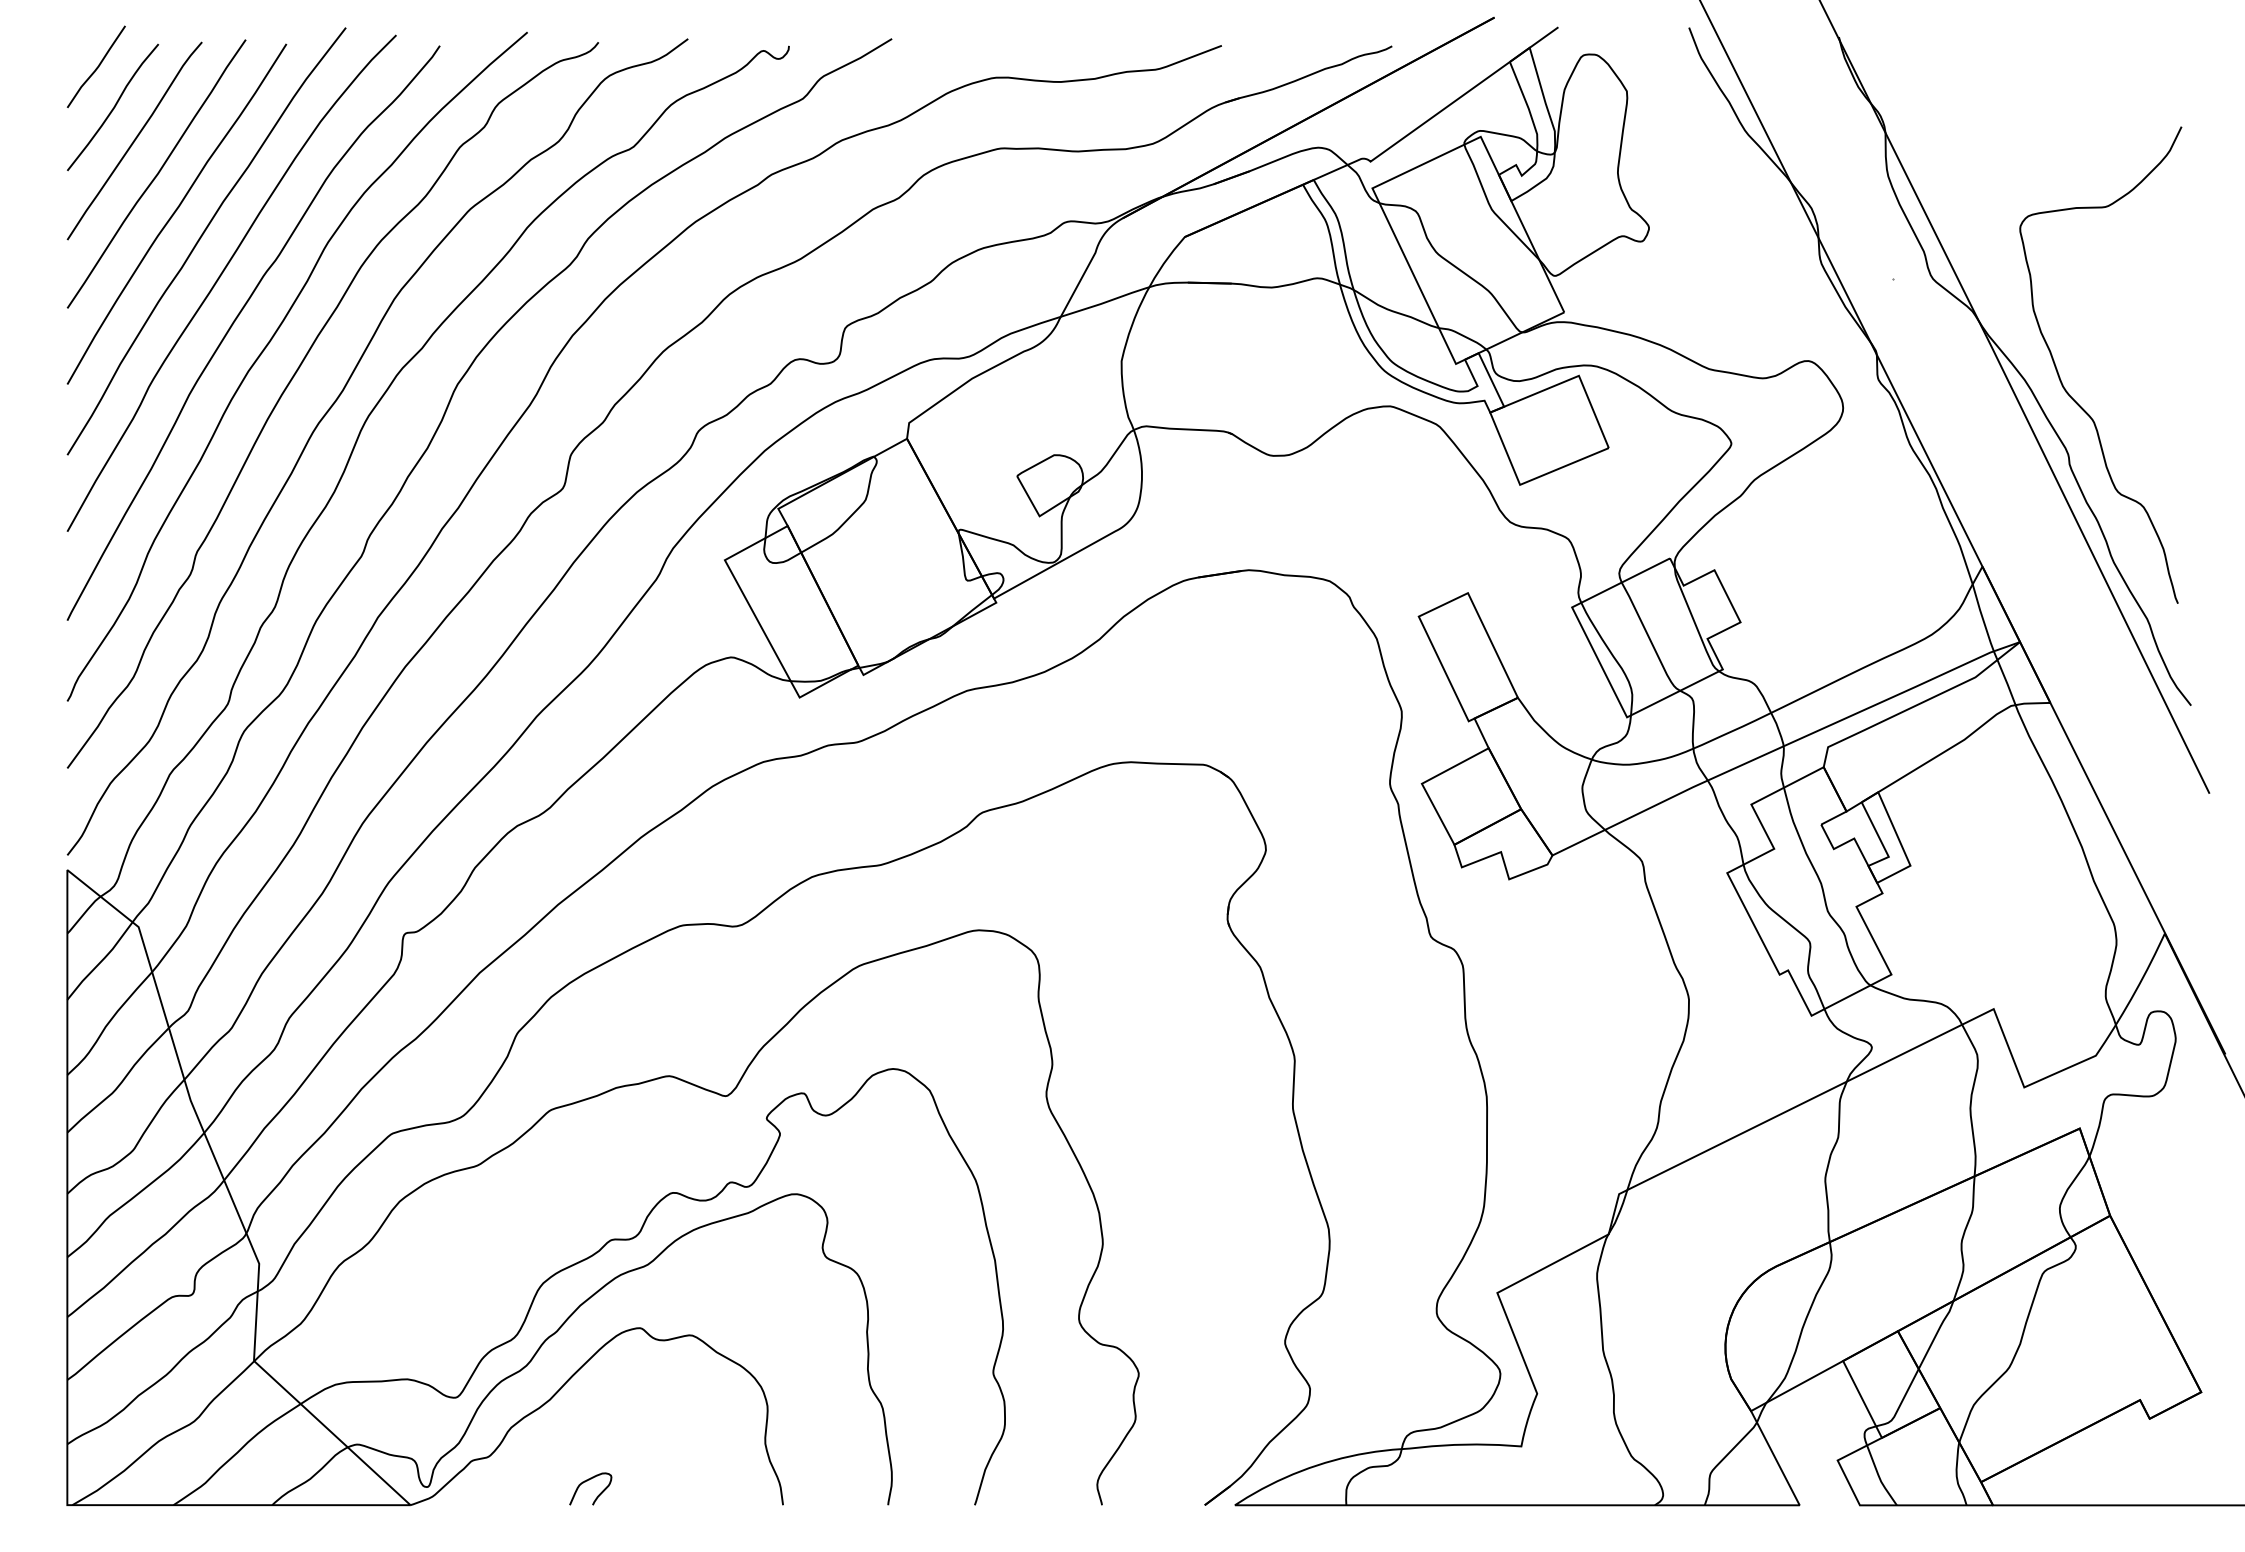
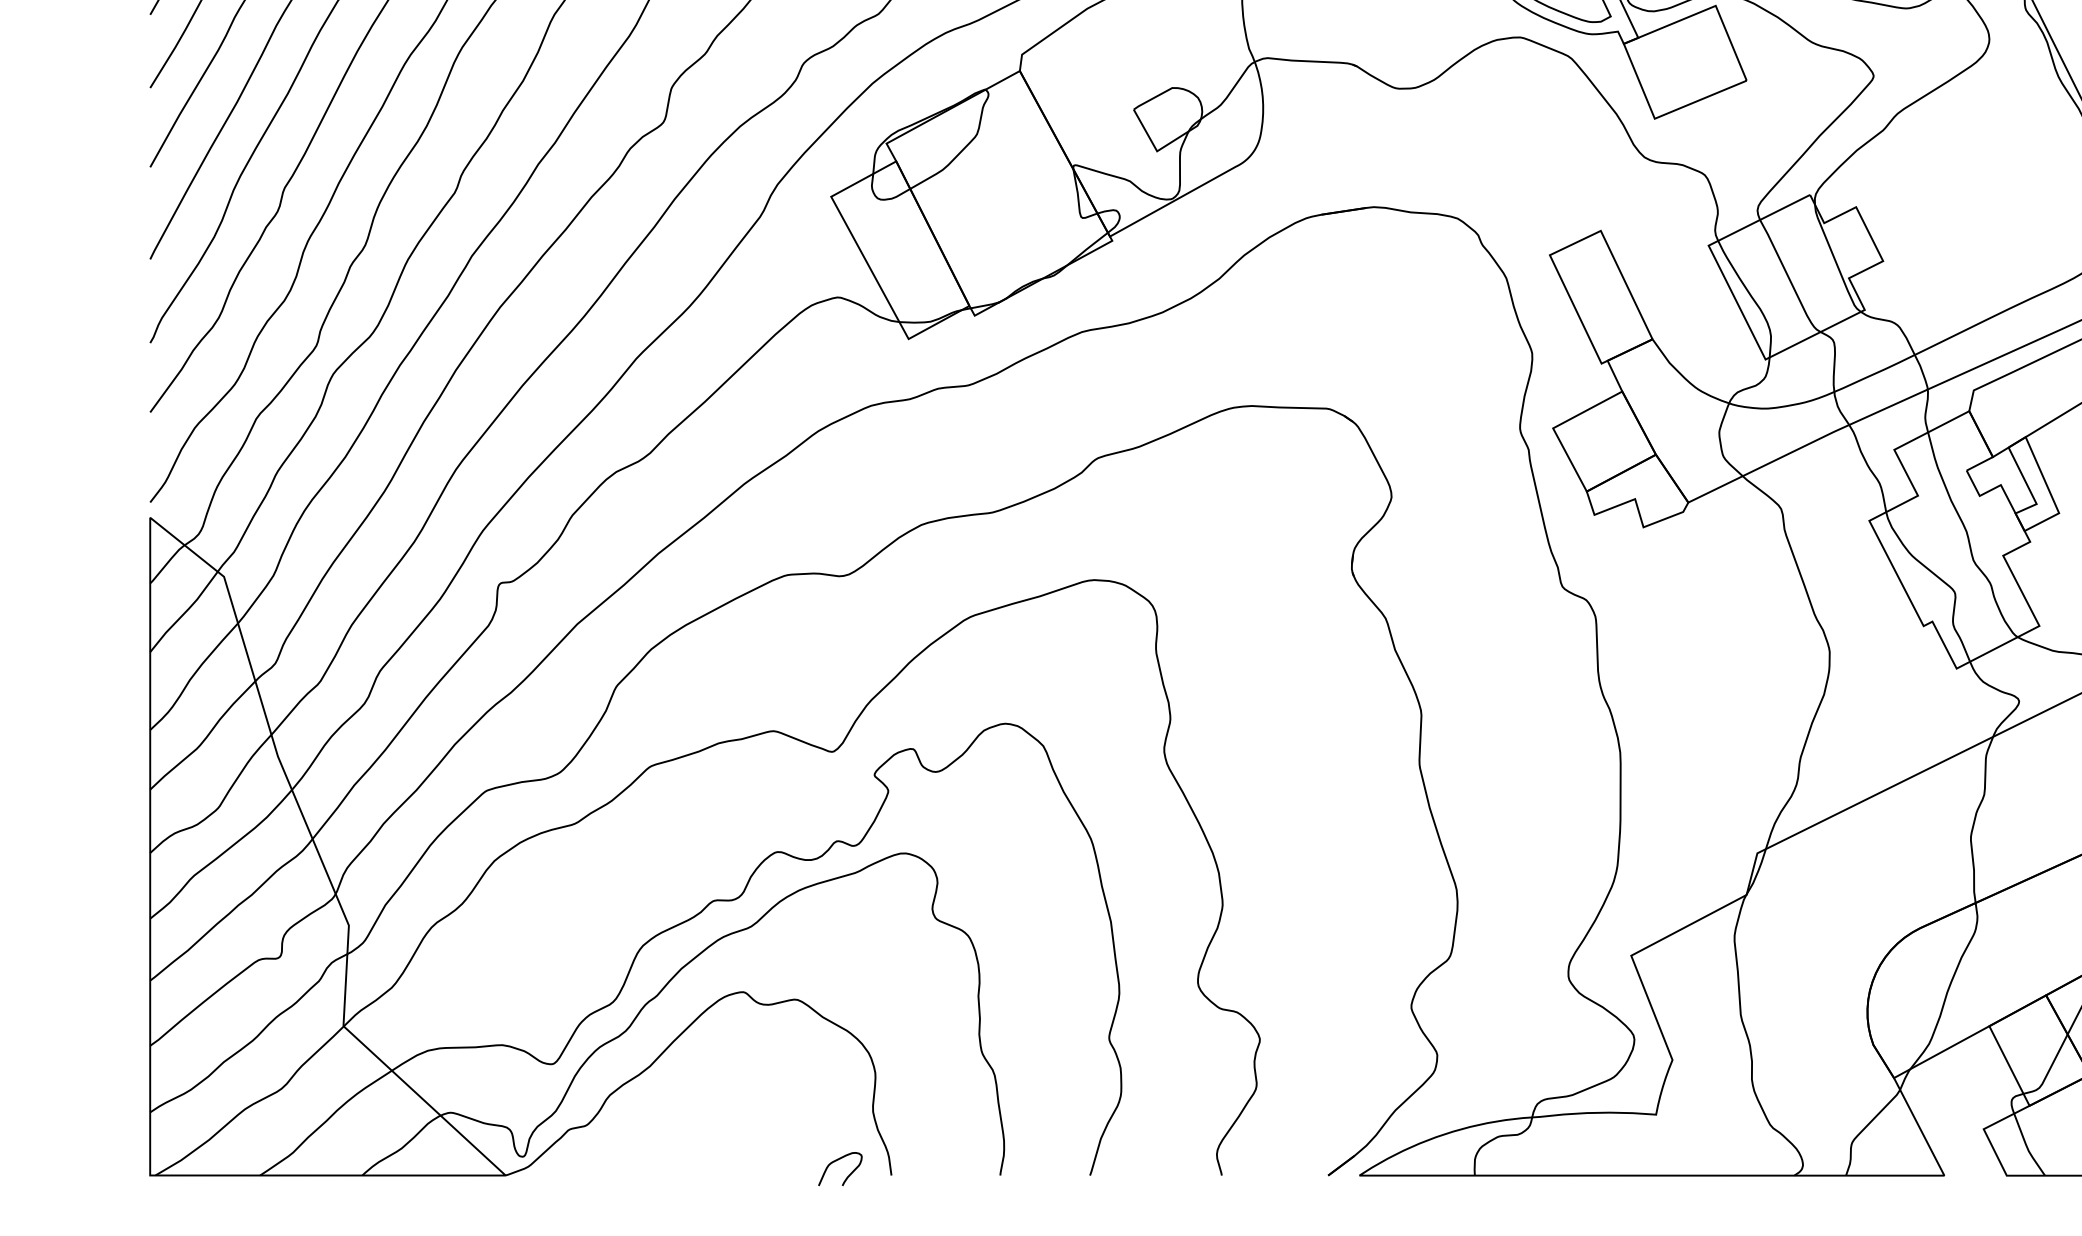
curve: (587, 1481) -> (837, 1161), moved

